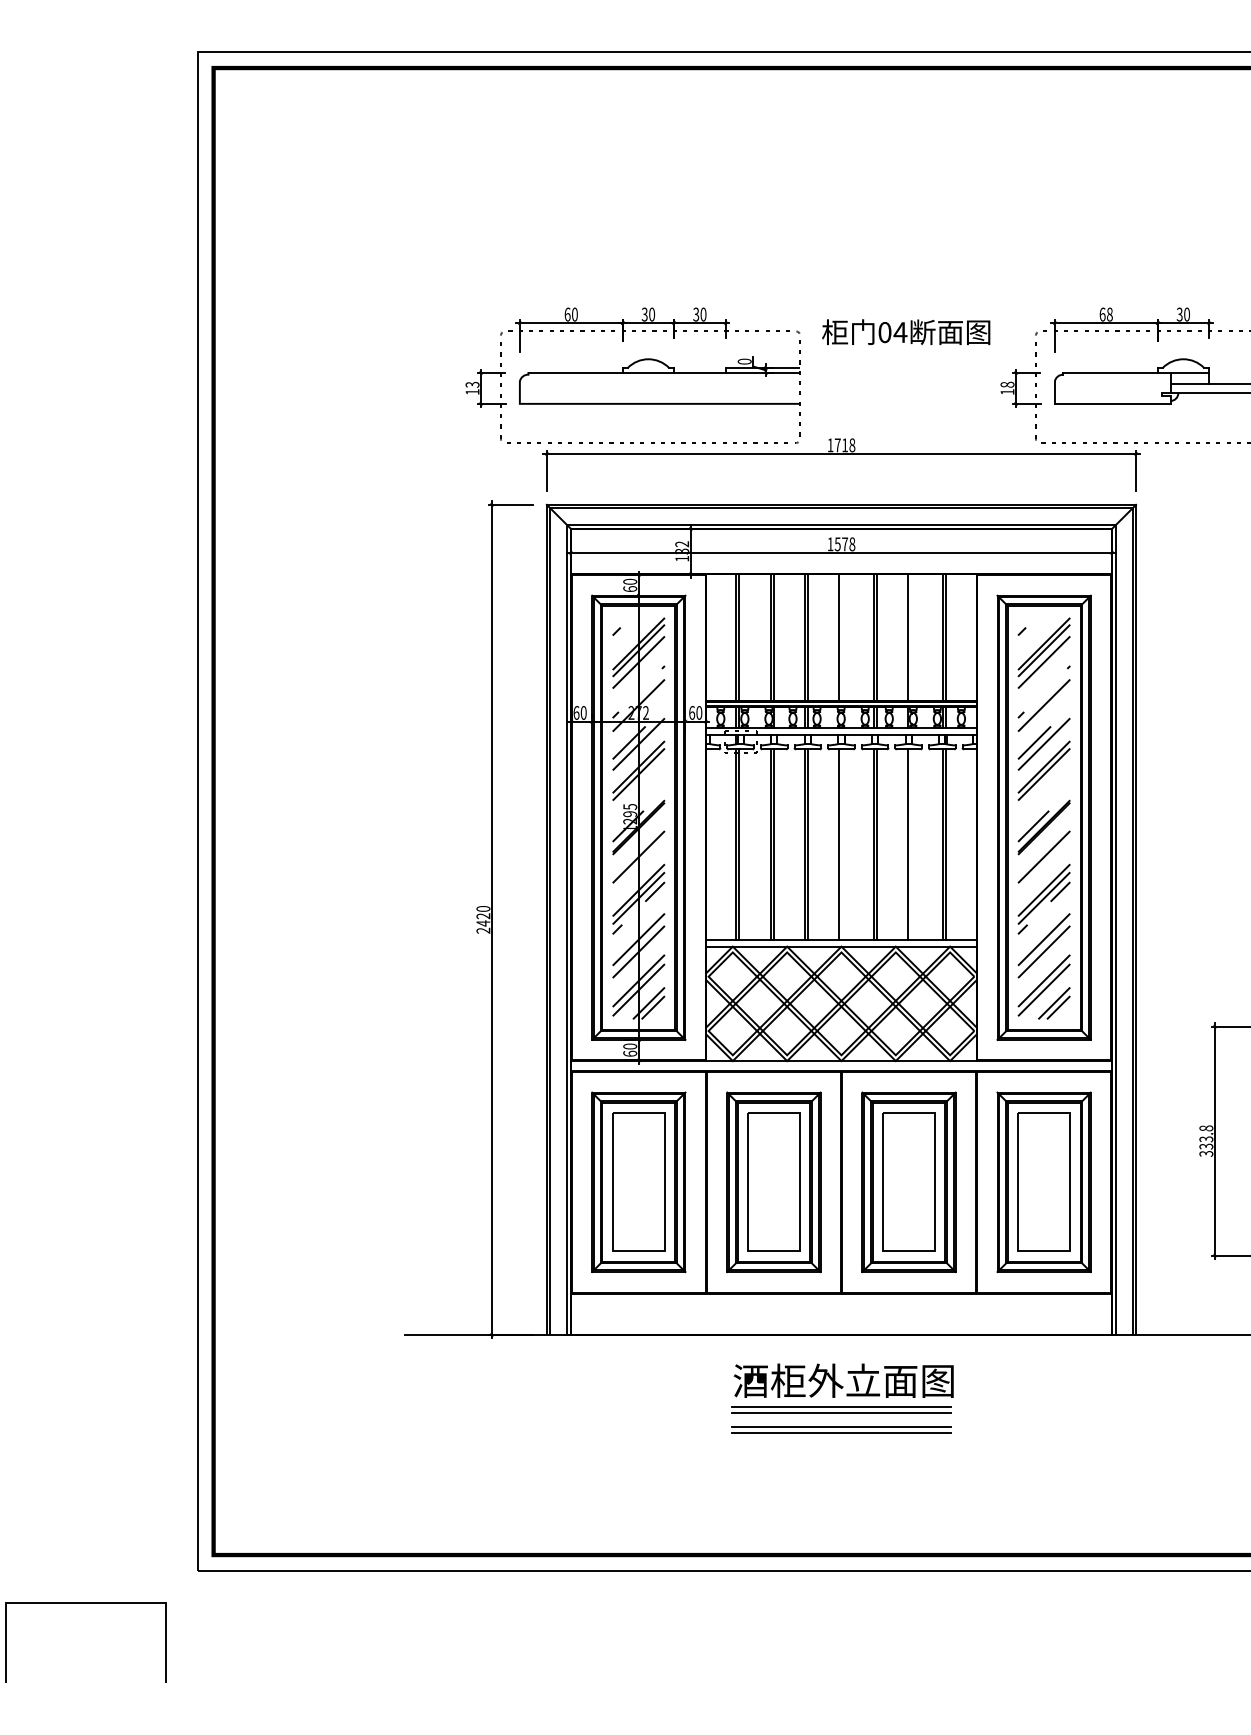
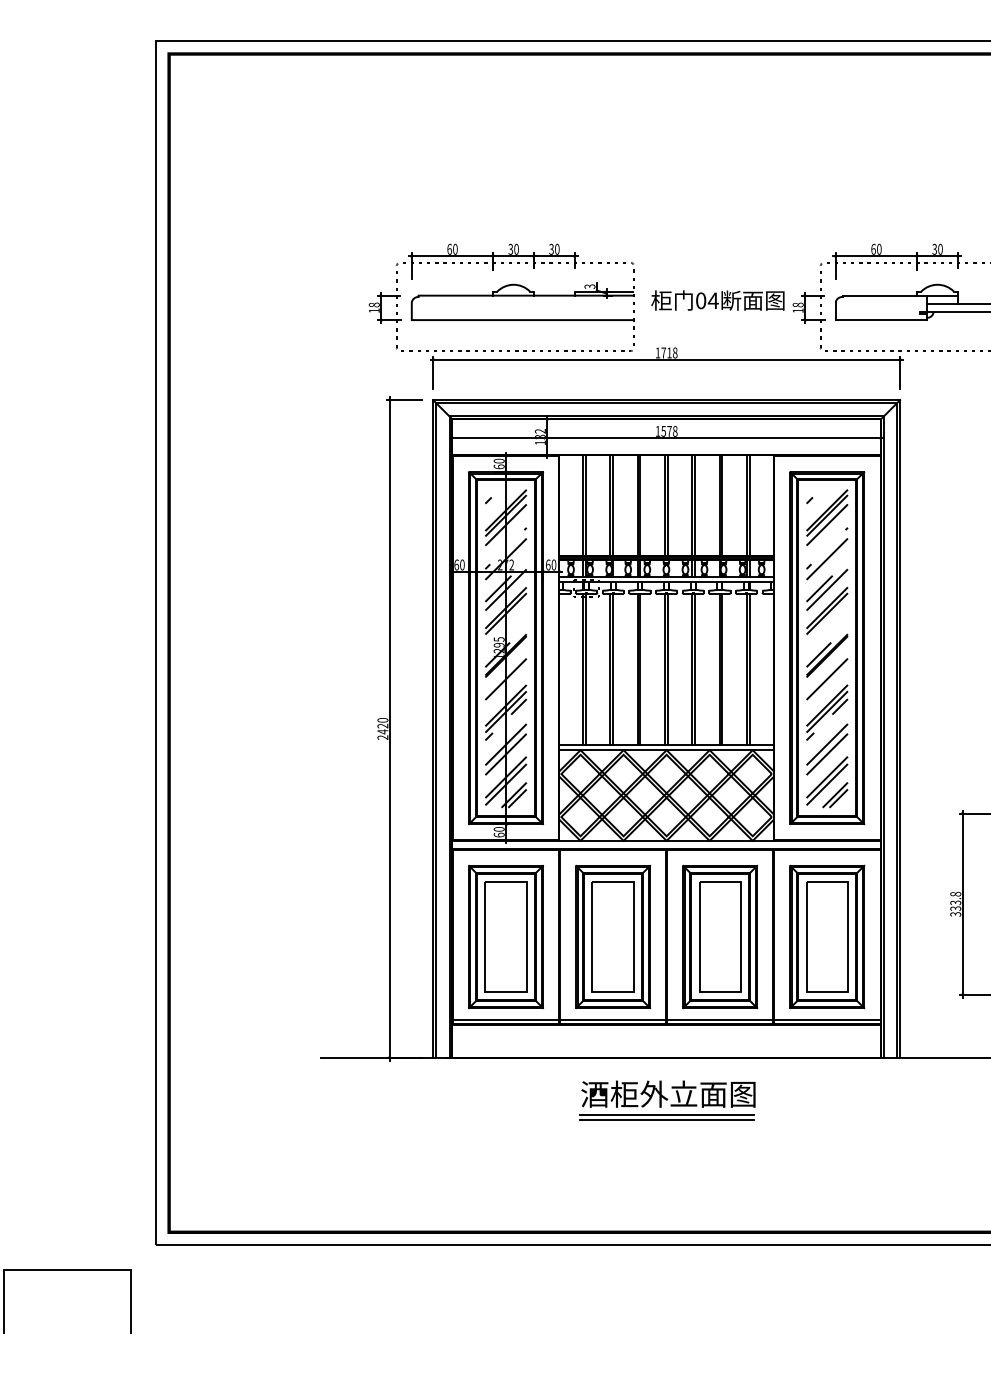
text: (1109, 314) -> (879, 249), 68 -> 60
text: (906, 331) -> (718, 300), moved
text: (744, 361) -> (589, 286), 0 -> 3
text: (472, 384) -> (374, 304), 13 -> 18
line: (842, 637) -> (667, 505), added
line: (911, 637) -> (722, 505), added
line: (842, 844) -> (667, 669), added
line: (911, 844) -> (722, 669), added
line: (841, 1287) -> (666, 1020), added
part: (841, 1429) -> (666, 1132), removed

